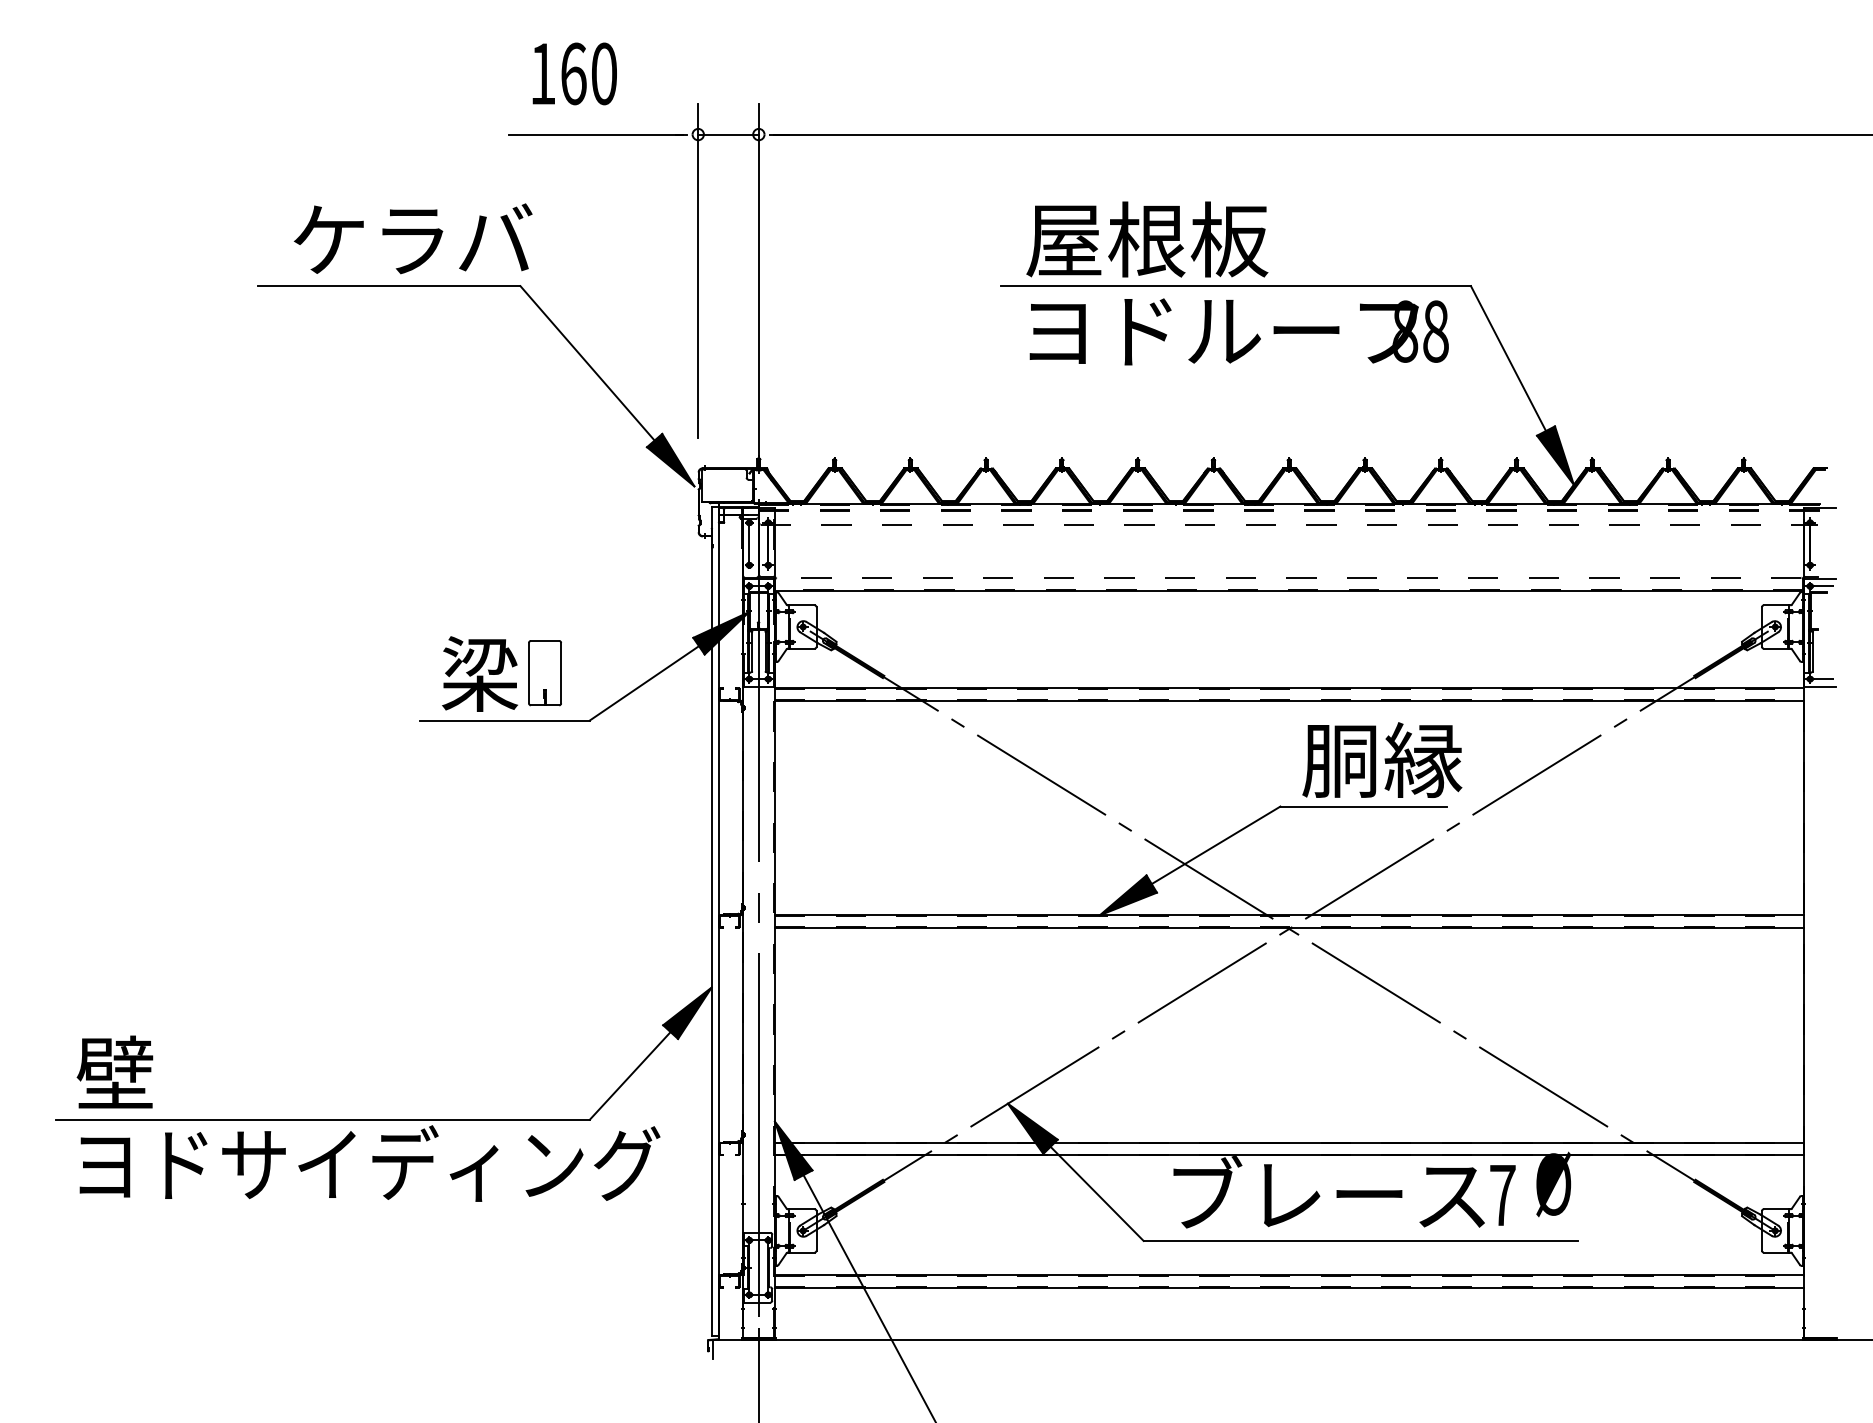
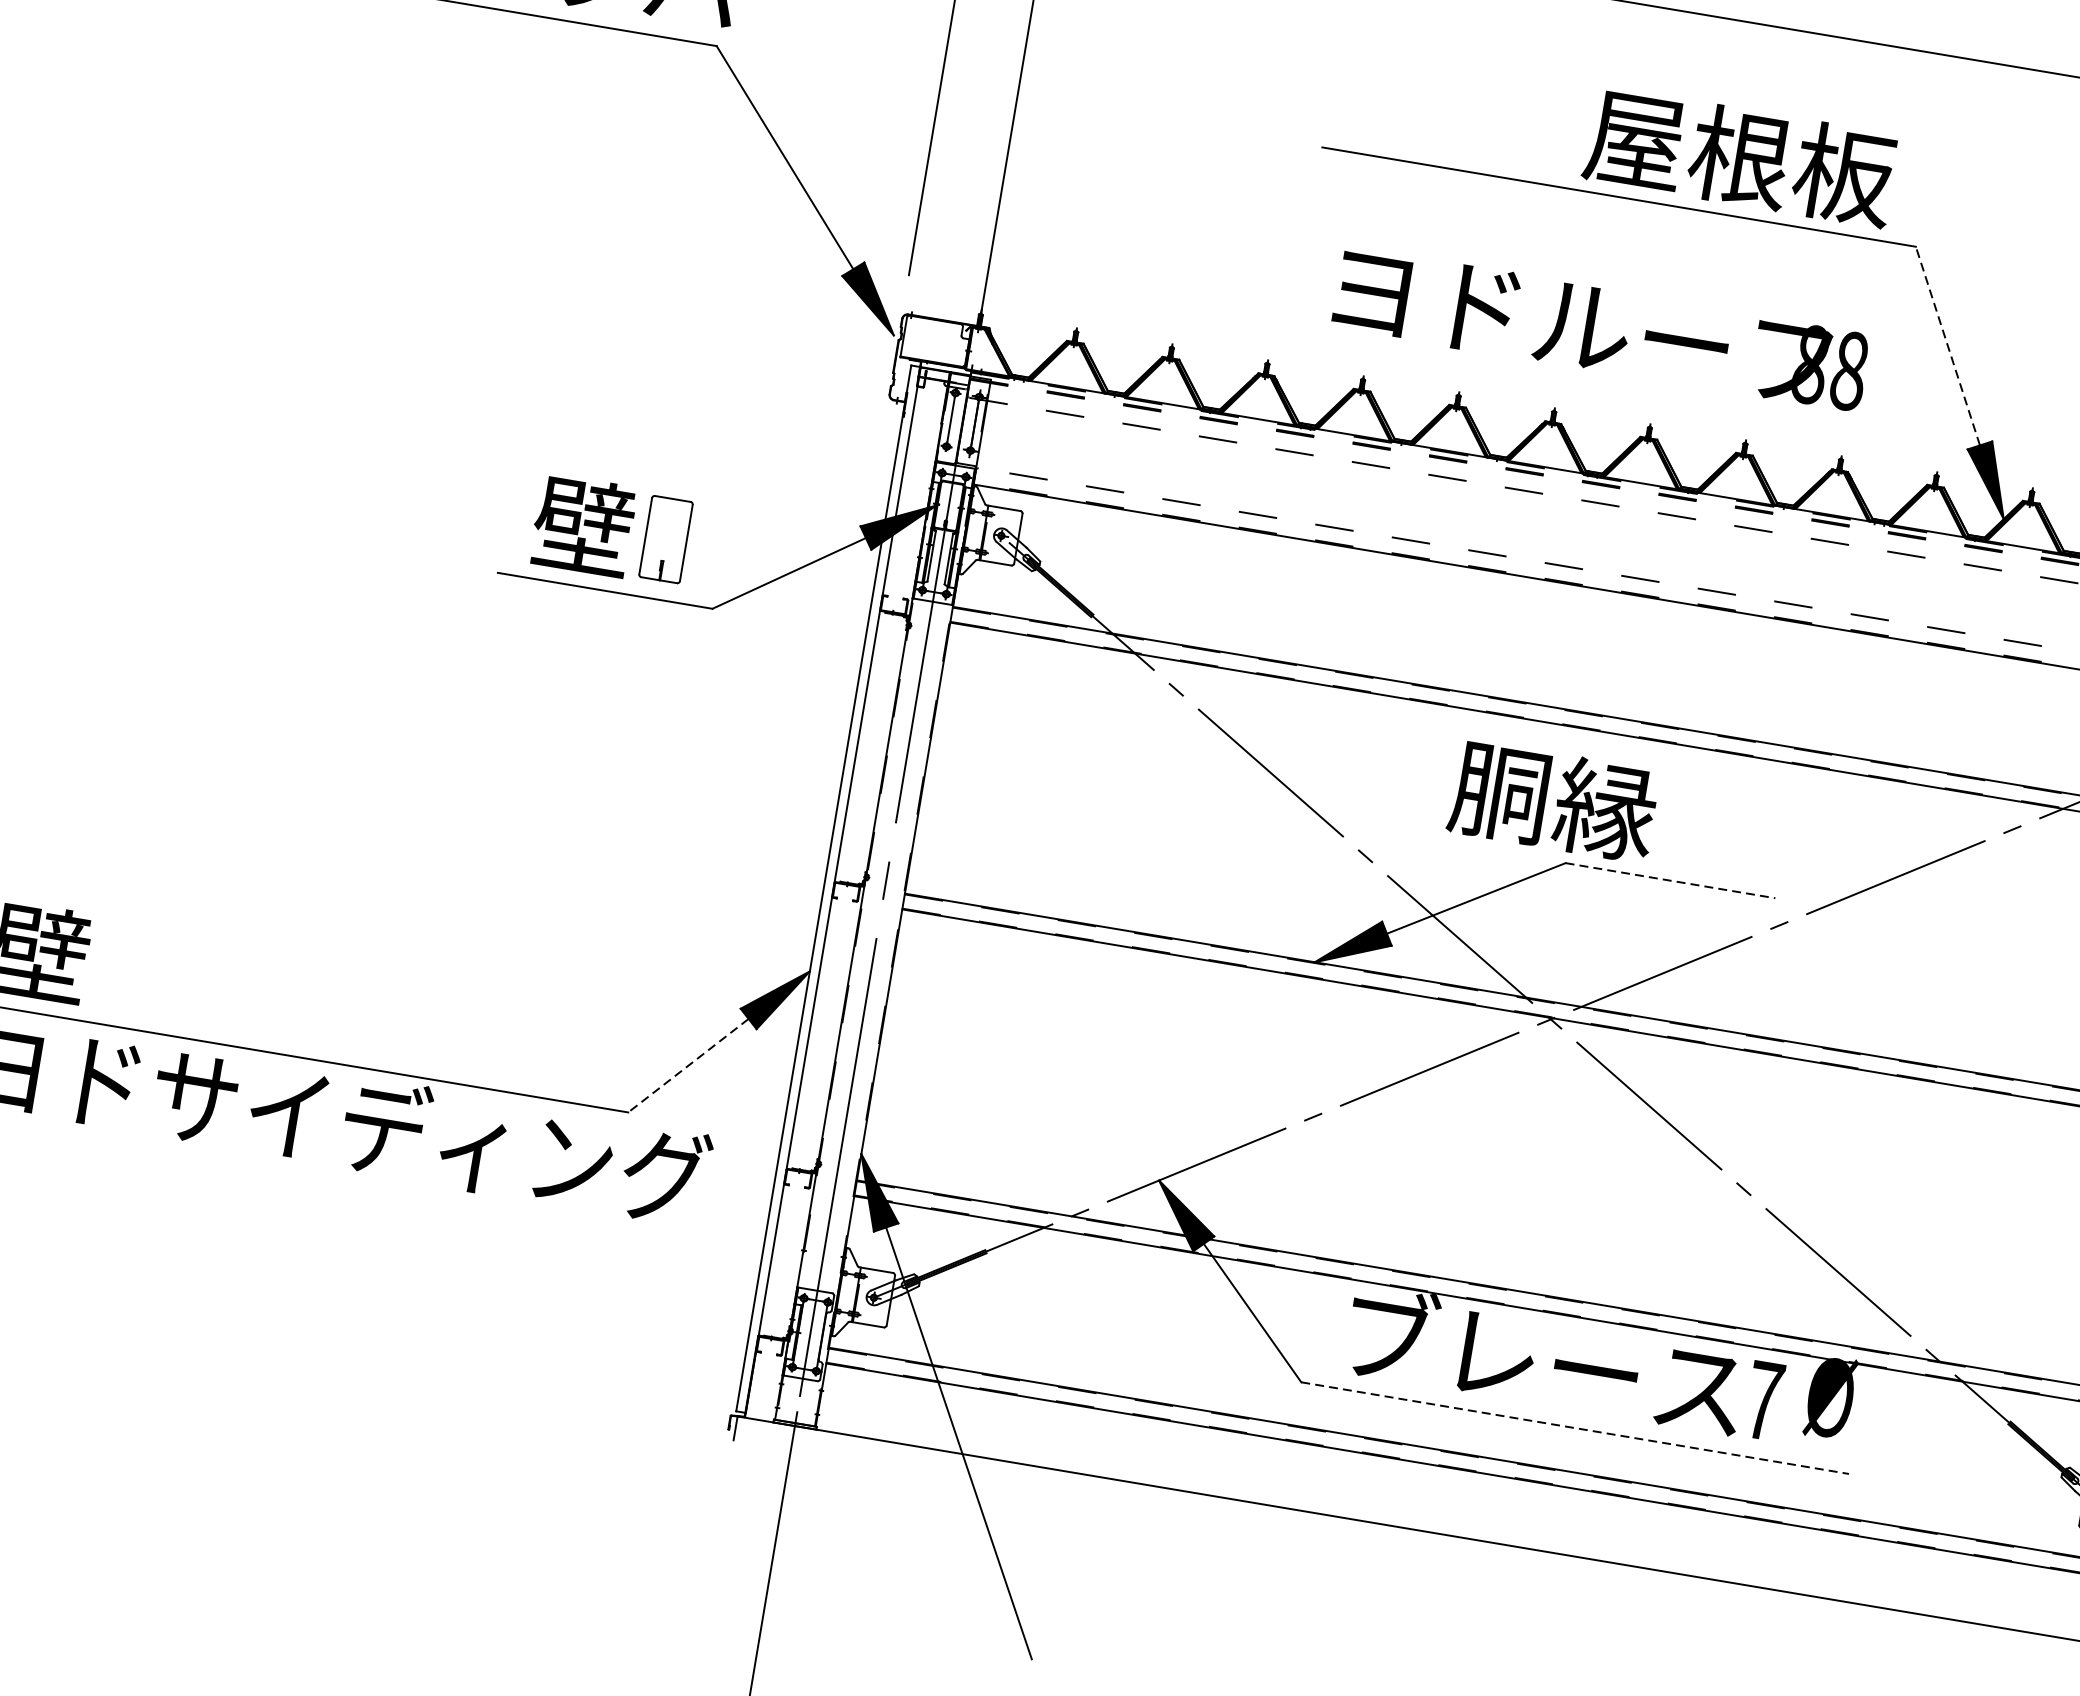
text: (1147, 239) -> (1740, 157), moved
text: (1238, 331) -> (1600, 329), moved
line: (1508, 358) -> (1947, 345), solid -> dashed
text: (479, 673) -> (583, 526), 梁 -> 壁
text: (1382, 759) -> (1554, 800), moved
line: (1364, 806) -> (1671, 880), solid -> dashed
line: (630, 1075) -> (688, 1065), solid -> dashed
line: (1361, 1240) -> (1576, 1427), solid -> dashed

